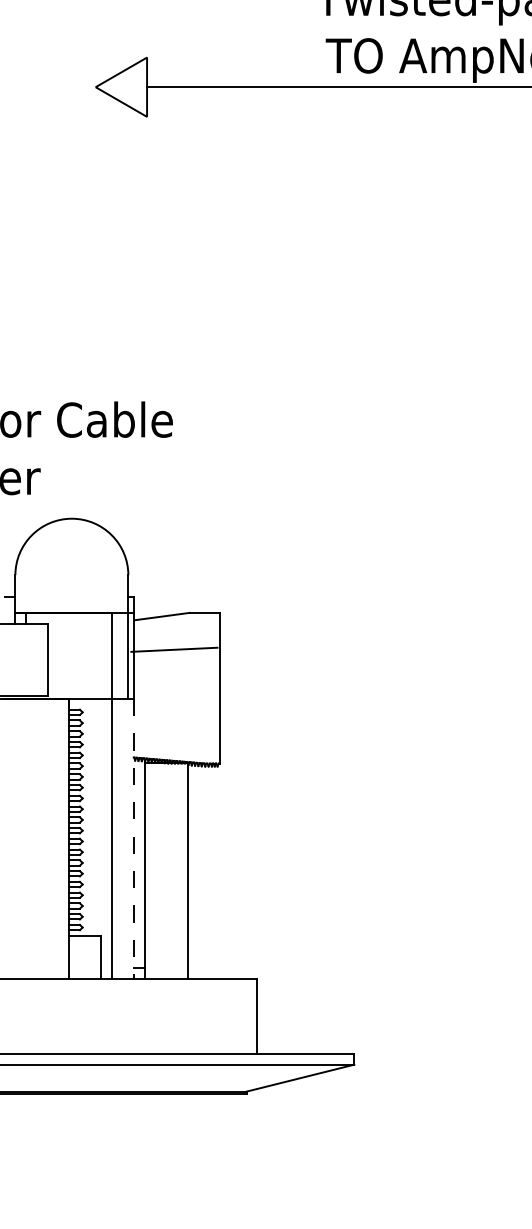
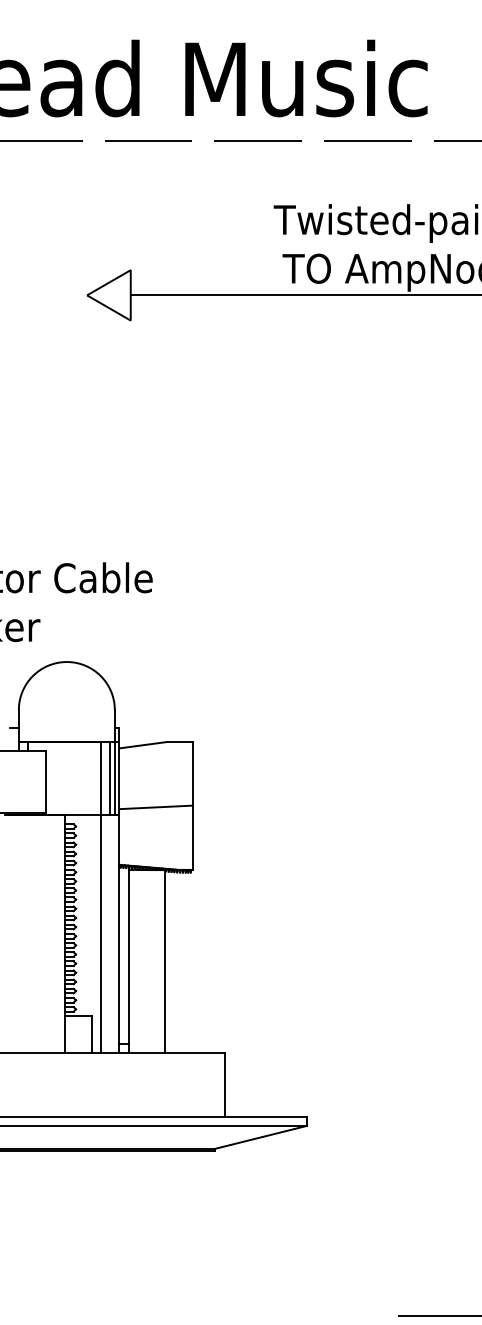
line: (173, 649) -> (155, 807), moved
line: (123, 655) -> (110, 778), added
line: (133, 838) -> (119, 933), dashed -> solid

